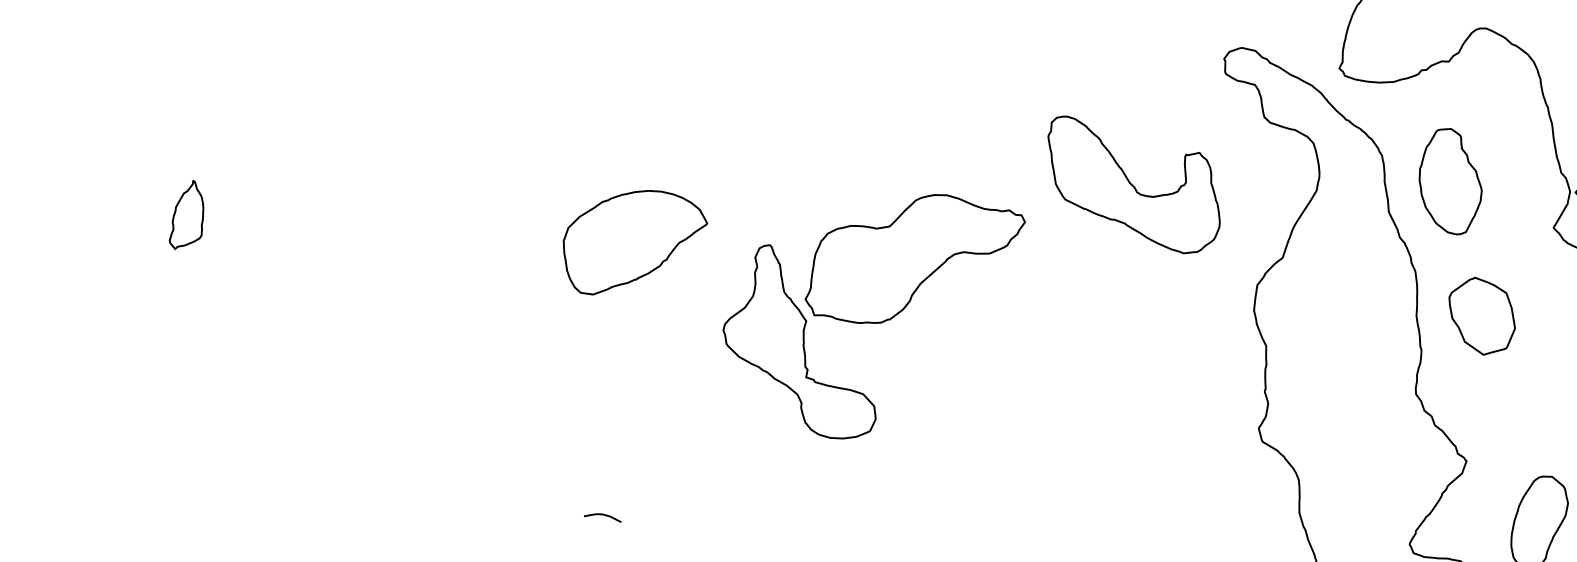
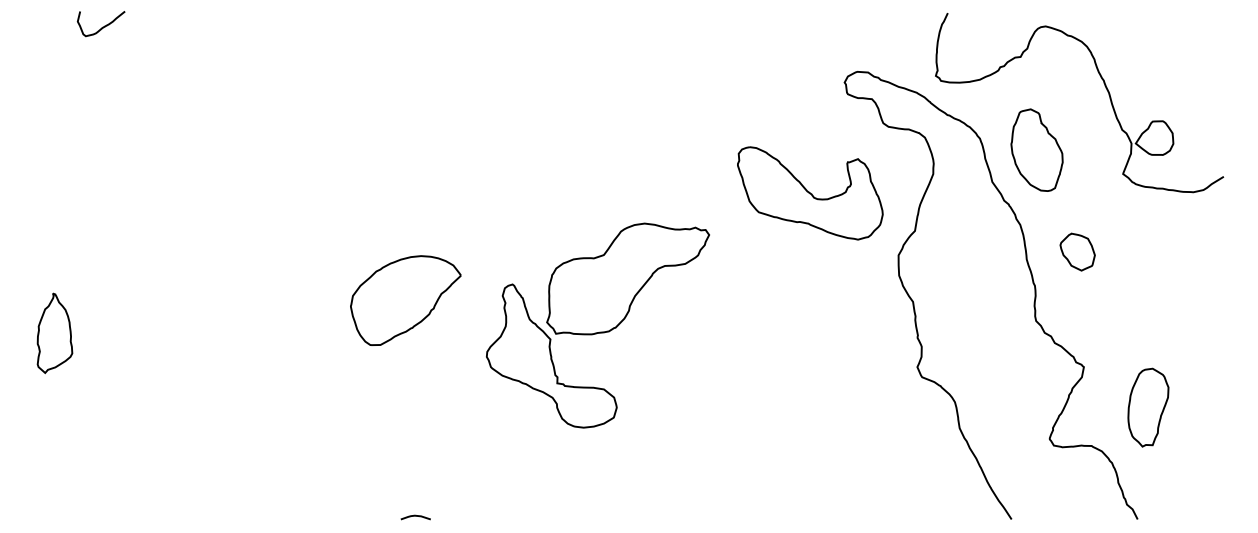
part: (1133, 186) -> (810, 193), moved
part: (188, 215) -> (54, 333), size x1.43
part: (1481, 315) -> (1077, 251), size x0.62

